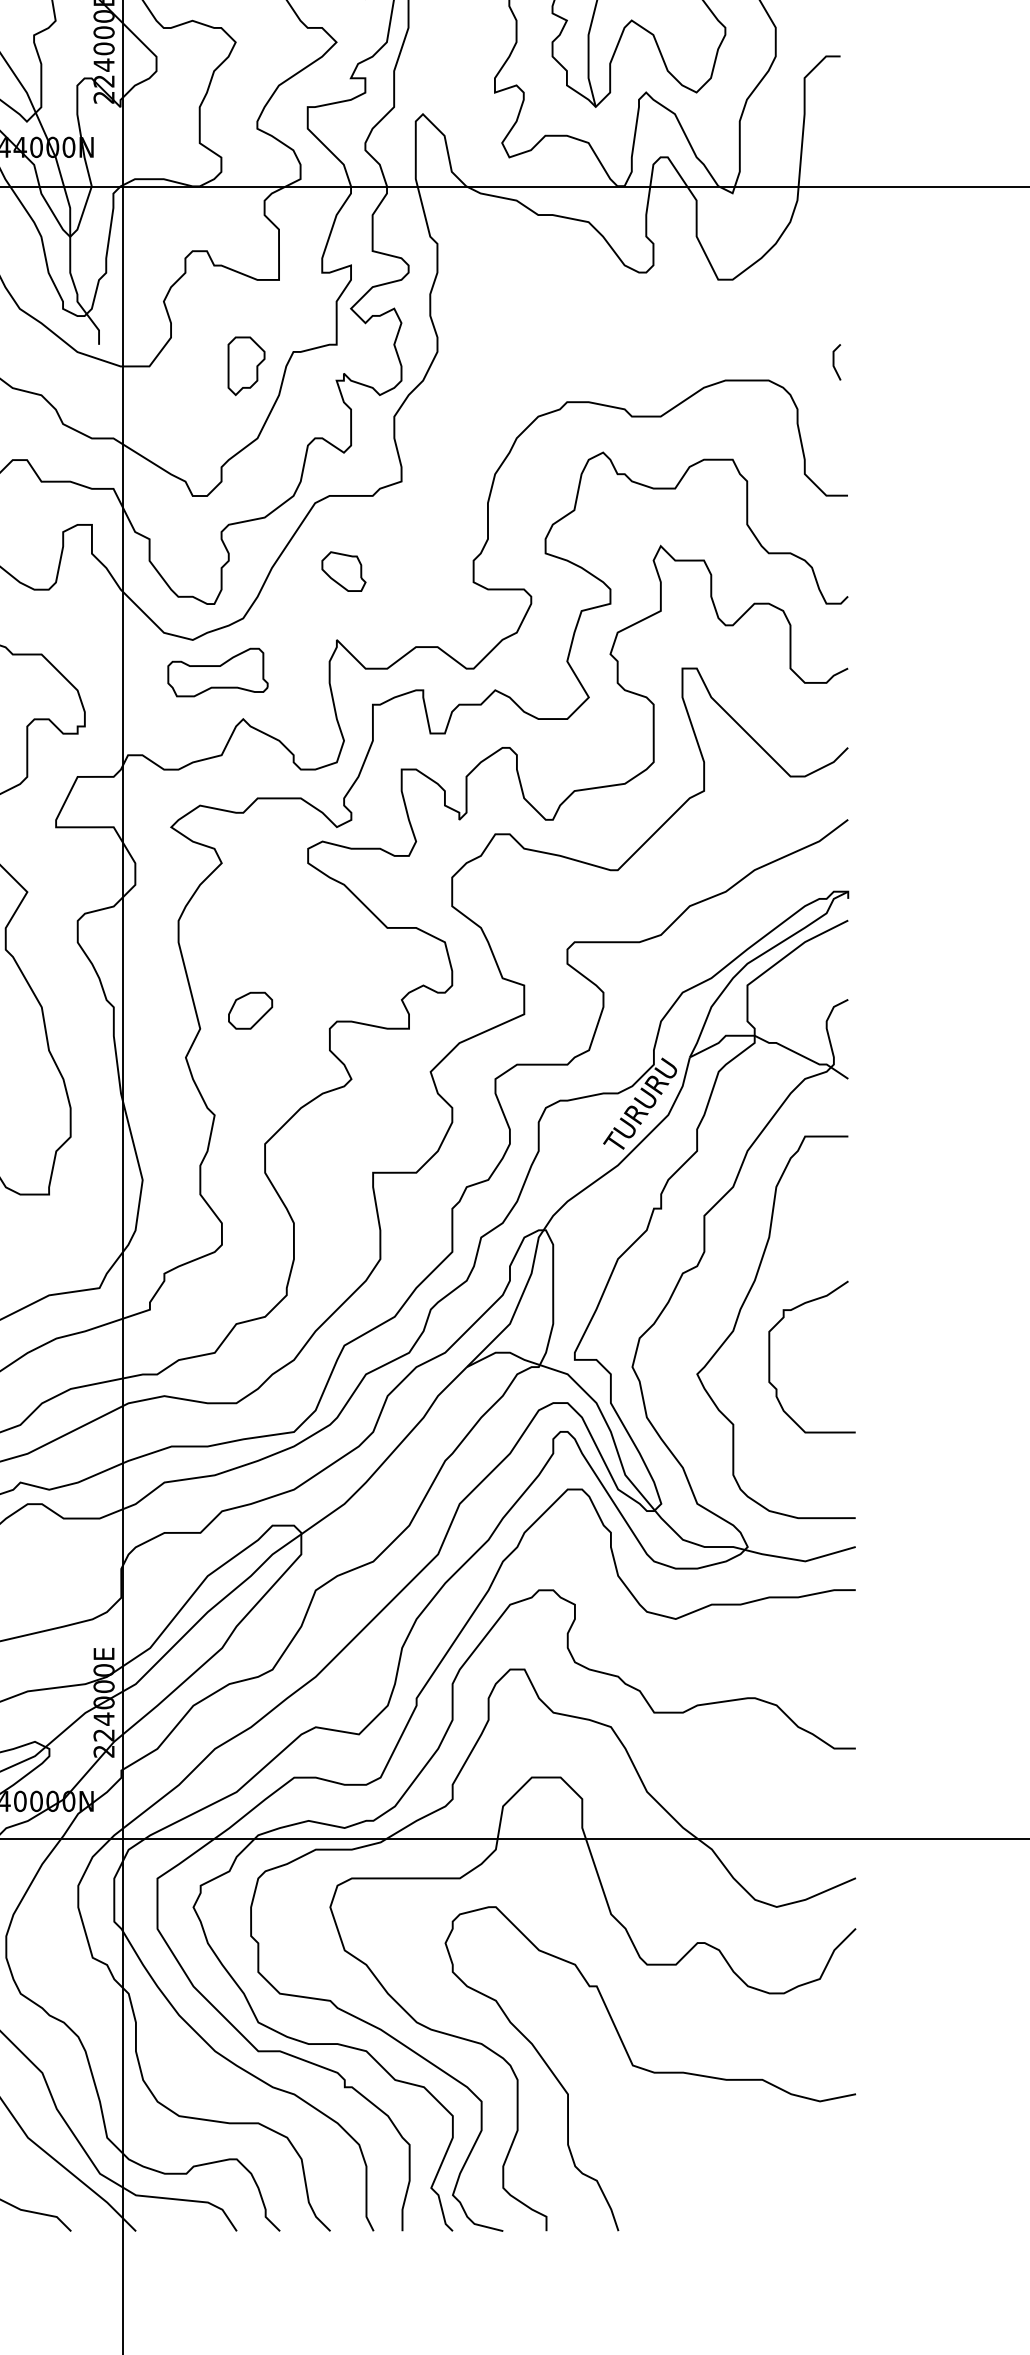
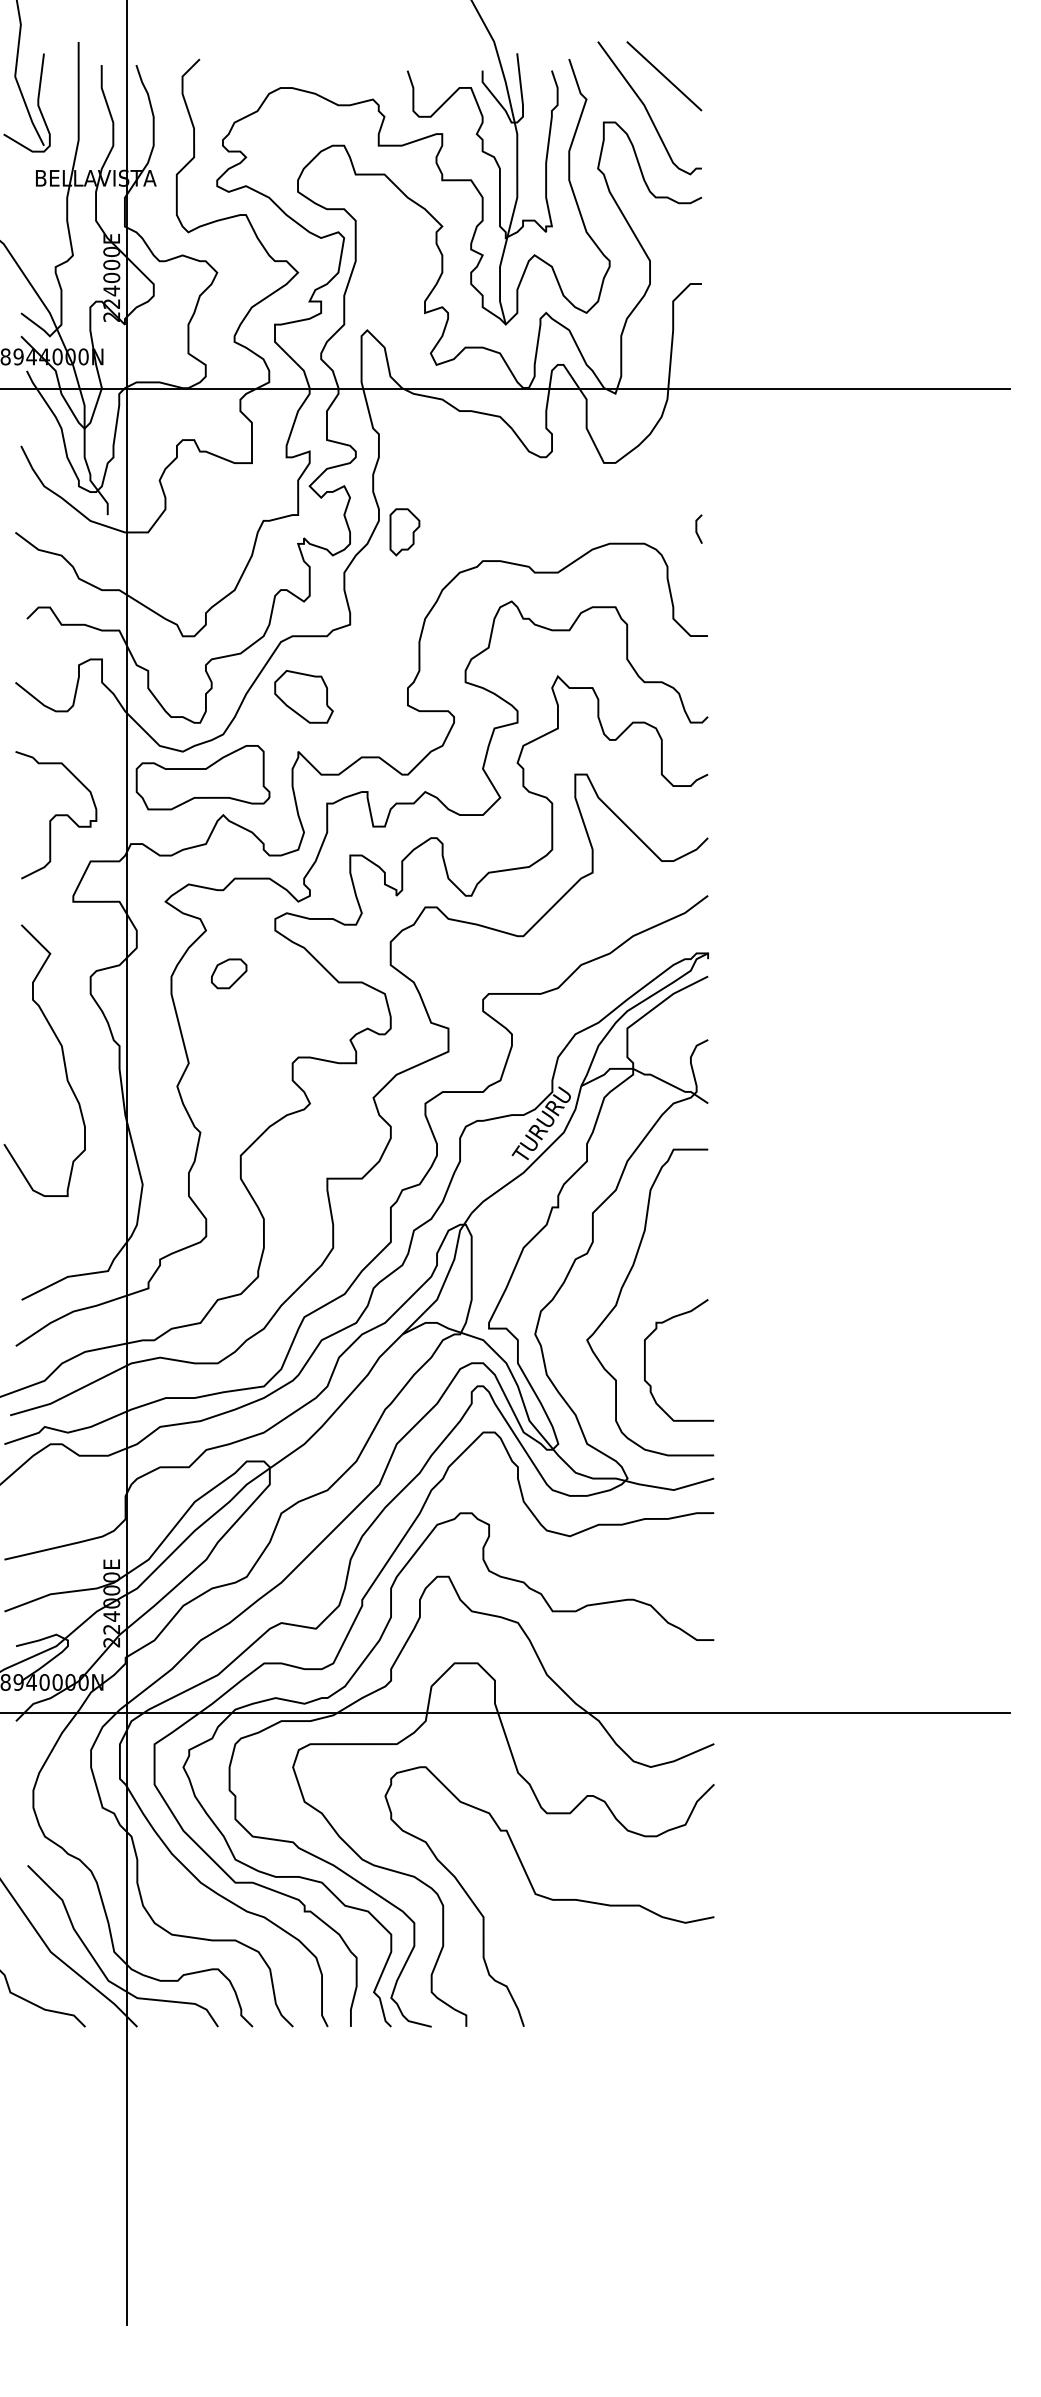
part: (245, 366) -> (404, 532), moved
part: (343, 571) -> (303, 696), size x1.67
part: (217, 672) -> (202, 777), size x1.67
part: (250, 1010) -> (229, 973), moved
curve: (770, 1357) -> (645, 1360), moved

